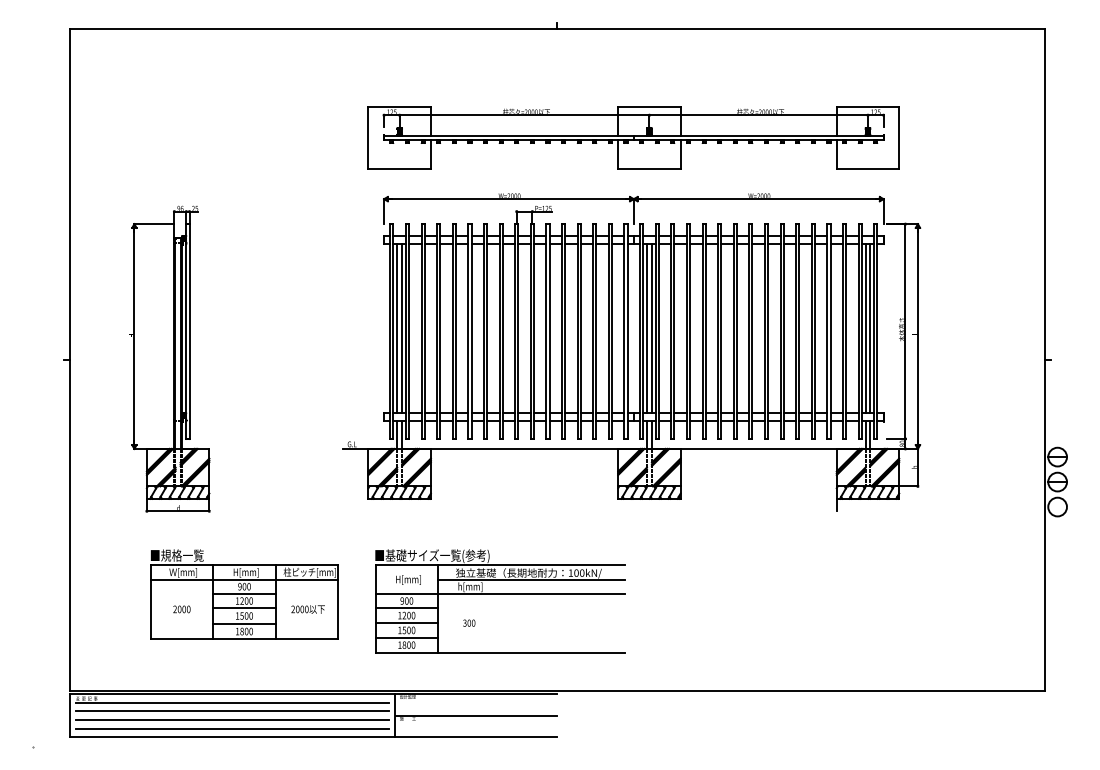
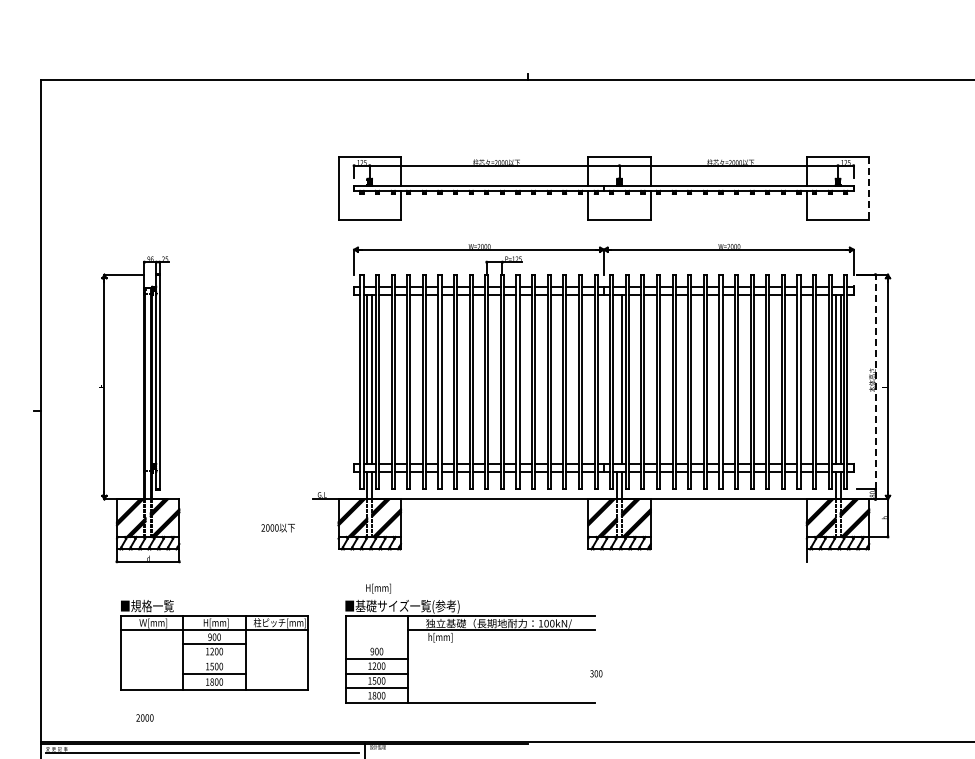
line: (899, 138) -> (869, 189), solid -> dashed
line: (646, 328) -> (616, 379), removed
line: (905, 331) -> (875, 382), solid -> dashed
text: (408, 579) -> (378, 588), moved
line: (500, 593) -> (470, 644), removed
line: (244, 608) -> (214, 659), removed
text: (181, 609) -> (144, 718), moved
text: (307, 609) -> (277, 528), moved
text: (469, 622) -> (596, 673), moved

